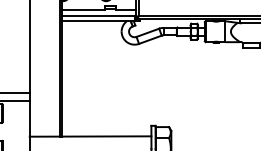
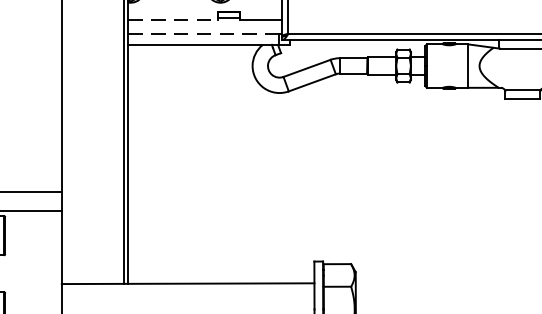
line: (83, 9) -> (173, 19), solid -> dashed
line: (98, 16) -> (204, 34), solid -> dashed

